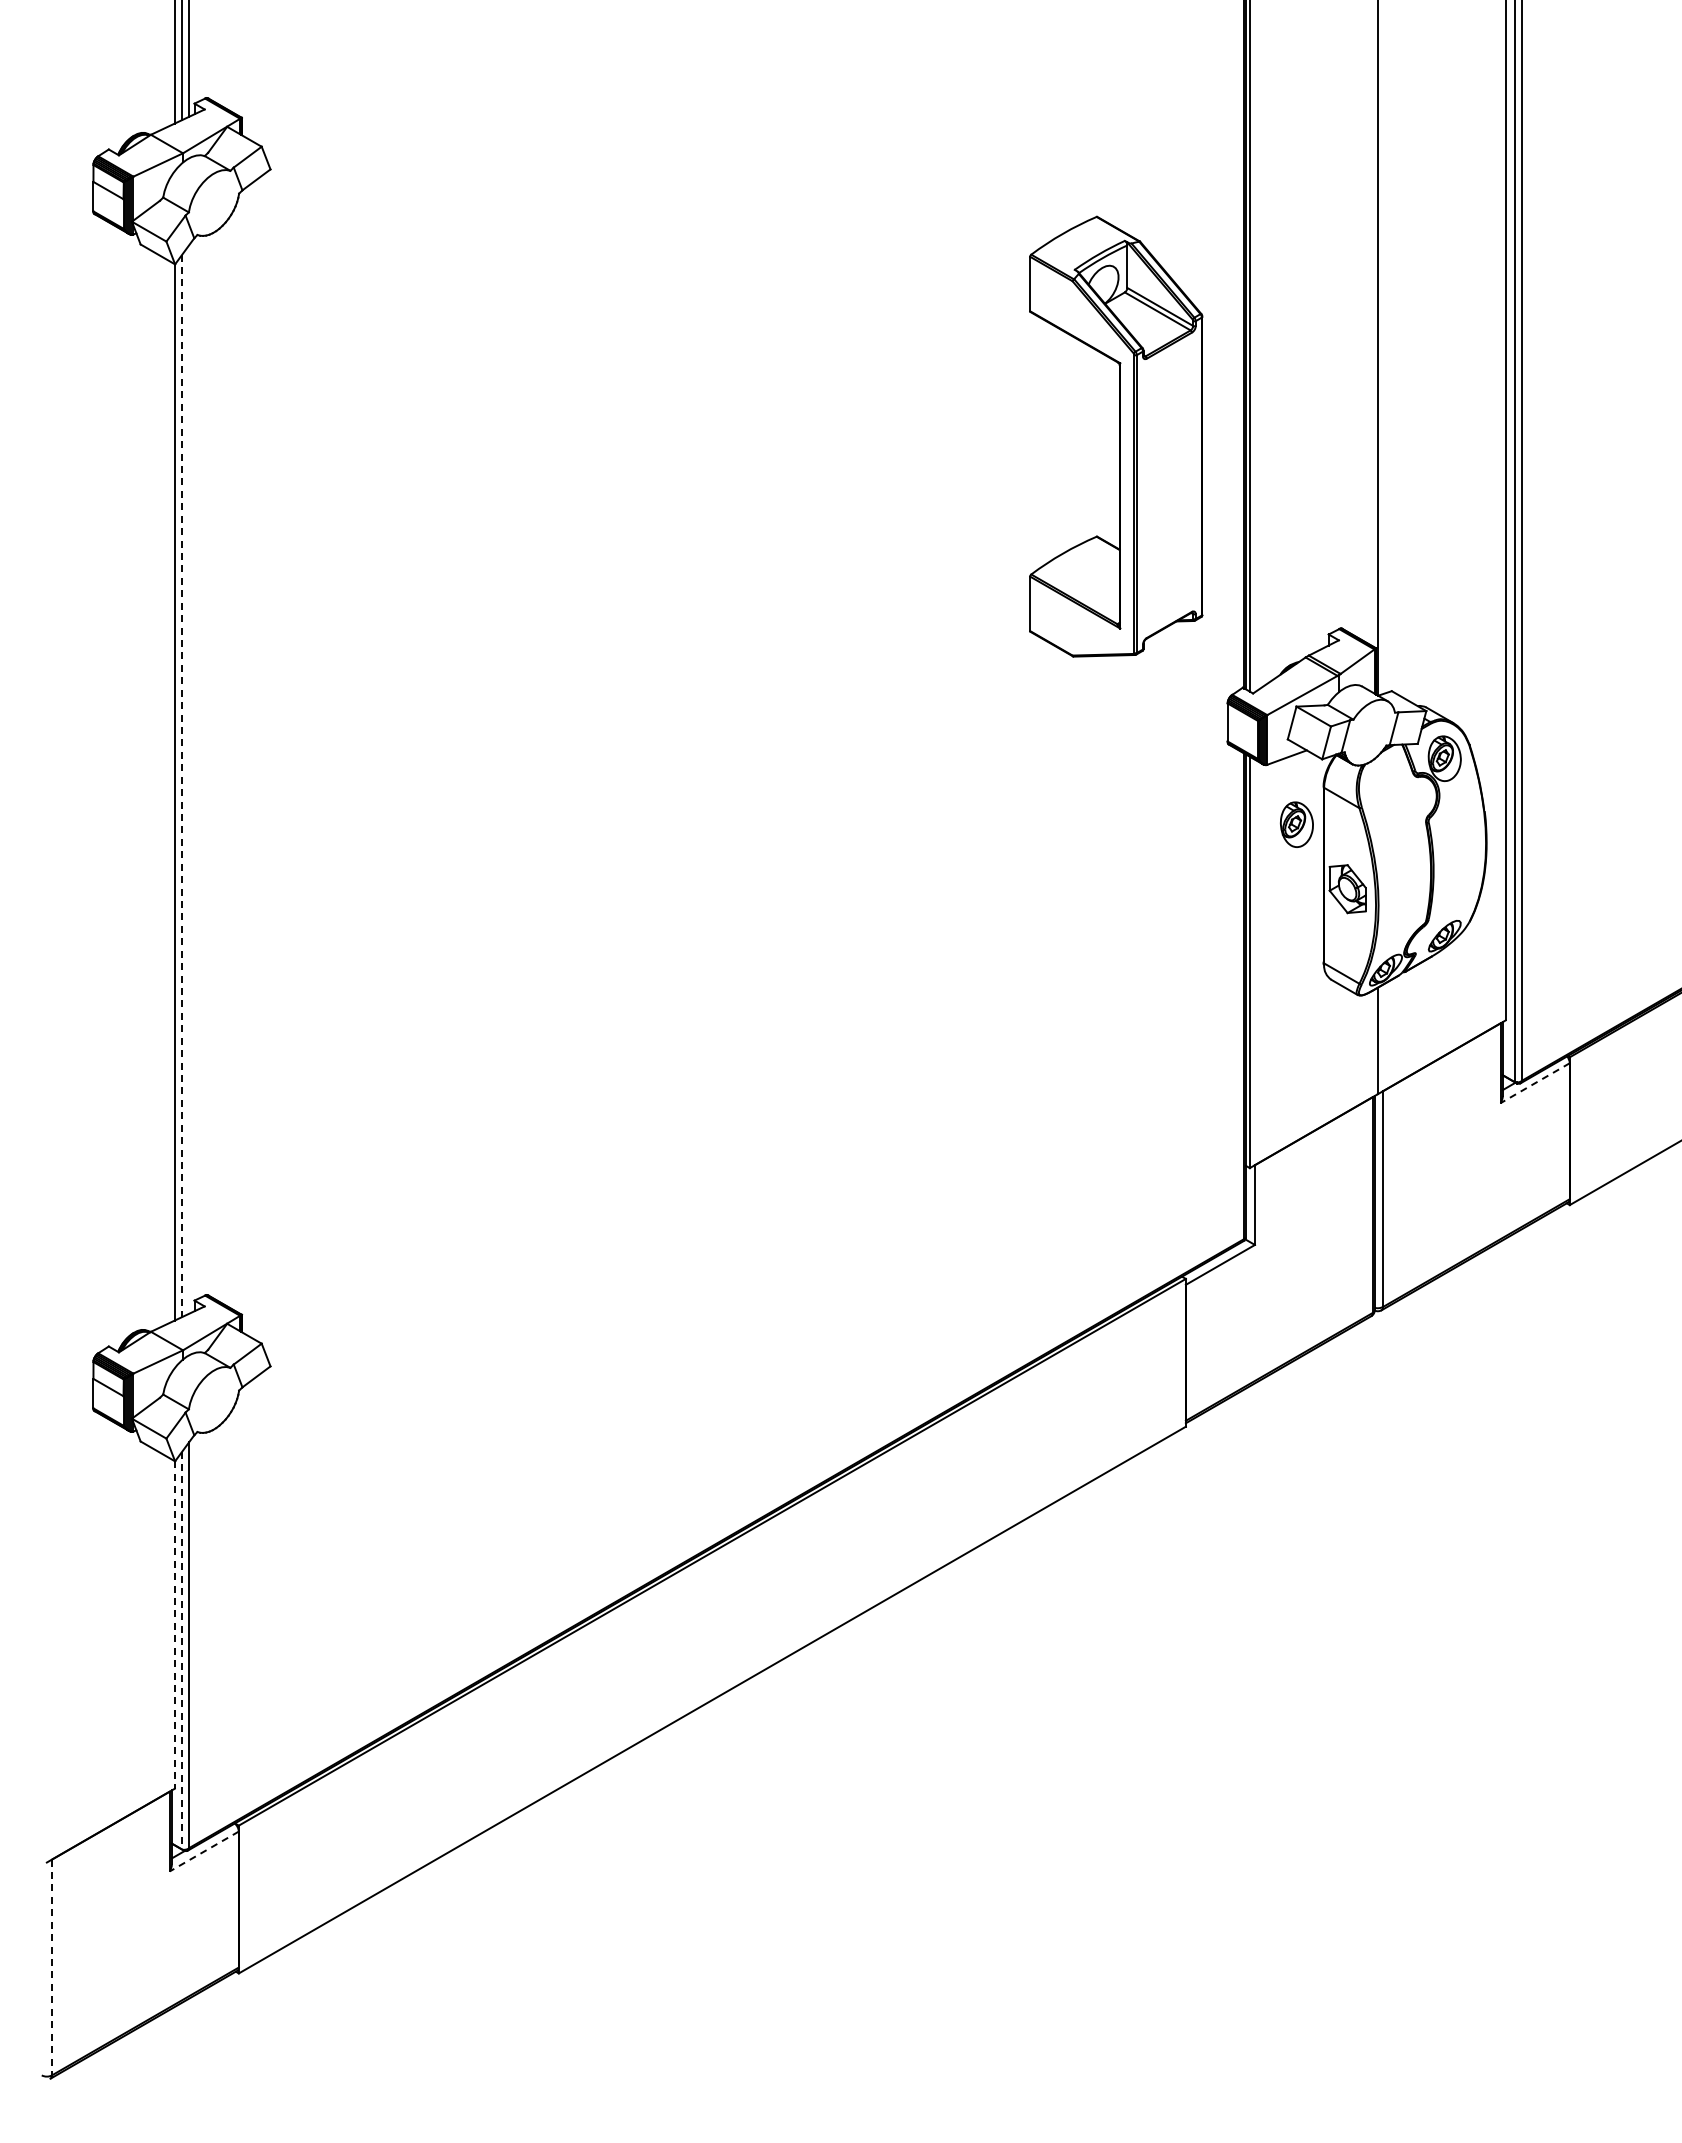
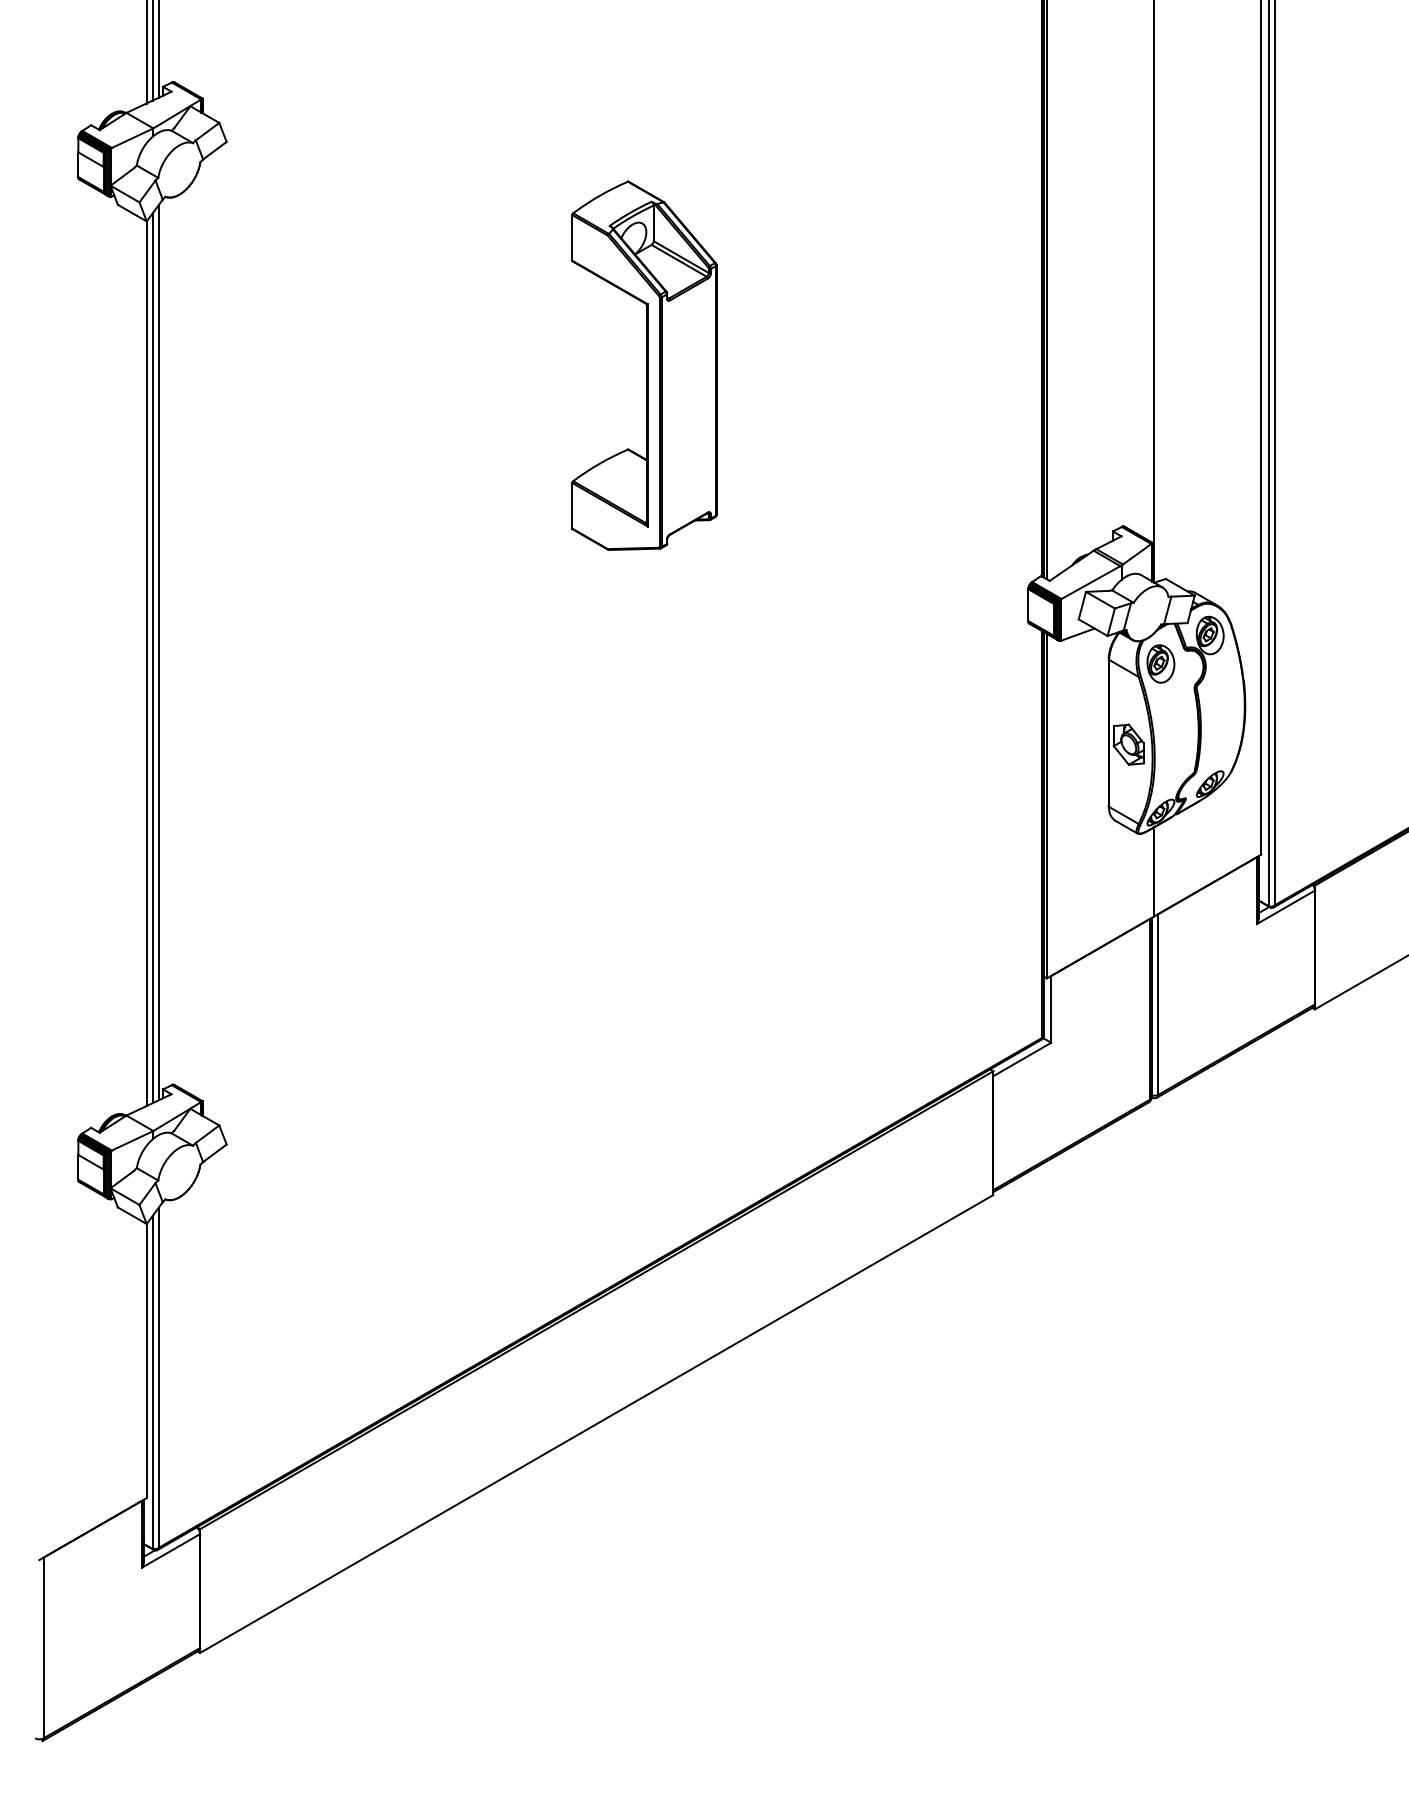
part: (1116, 436) -> (644, 365), moved
line: (189, 778) -> (158, 652), added
line: (182, 786) -> (152, 658), dashed -> solid
part: (1296, 824) -> (1160, 663), moved
line: (1535, 1083) -> (1286, 907), dashed -> solid
line: (174, 1624) -> (146, 1360), dashed -> solid
line: (182, 1651) -> (152, 1383), dashed -> solid
line: (204, 1851) -> (171, 1550), dashed -> solid
line: (51, 1967) -> (43, 1647), dashed -> solid

